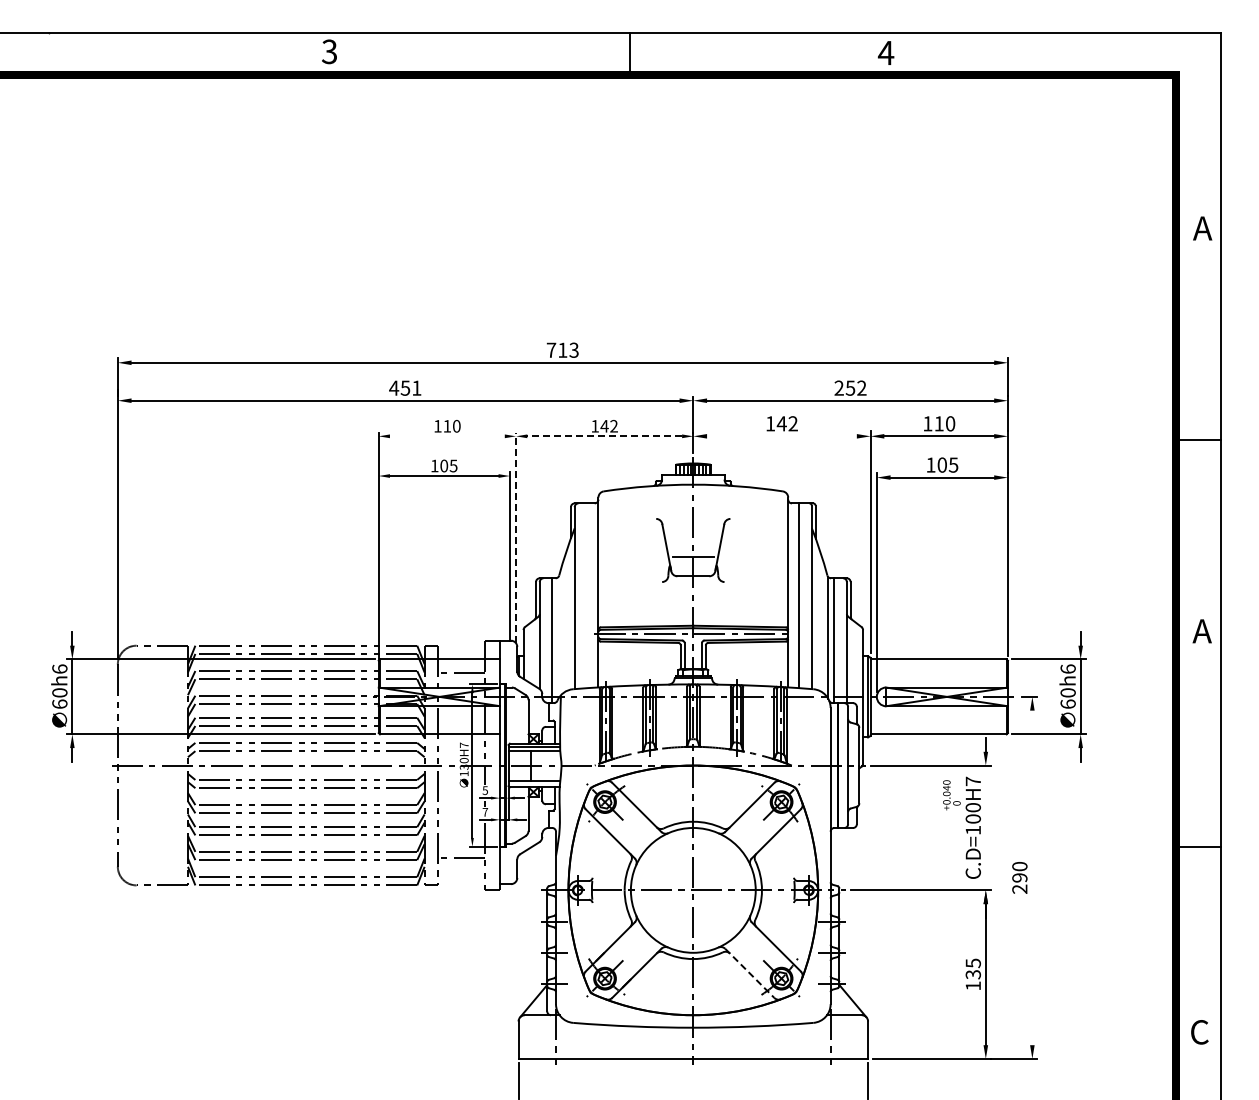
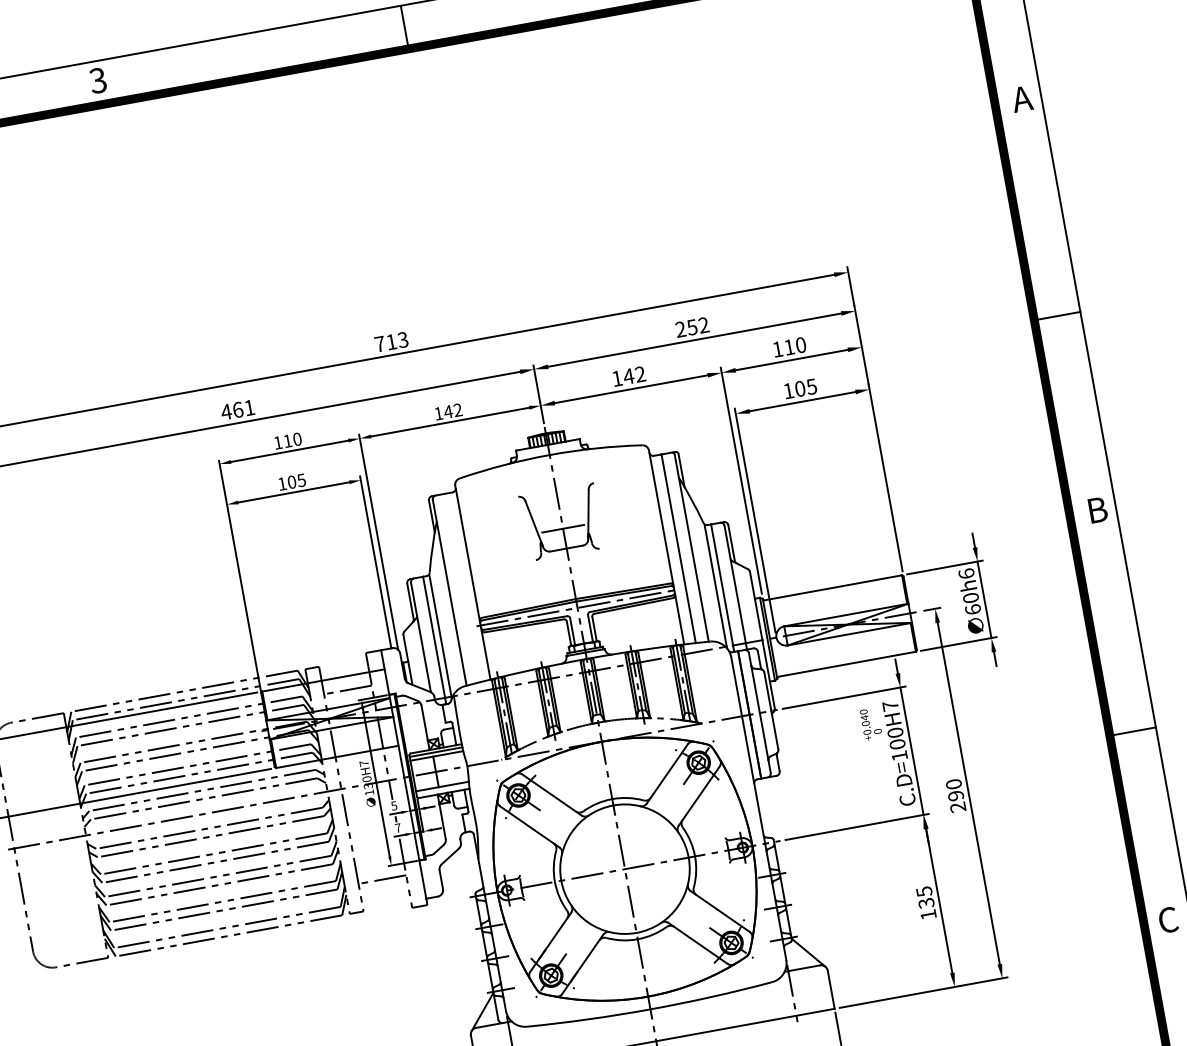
text: (405, 387) -> (237, 409), 451 -> 461
line: (446, 436) -> (288, 451), added
line: (604, 436) -> (450, 422), dashed -> solid
line: (781, 436) -> (630, 389), added
line: (516, 537) -> (379, 541), dashed -> solid
text: (1202, 631) -> (1096, 510), A -> B
line: (558, 638) -> (440, 637), added
line: (985, 827) -> (911, 750), added
line: (1032, 877) -> (968, 793), added
line: (749, 973) -> (697, 943), dashed -> solid

